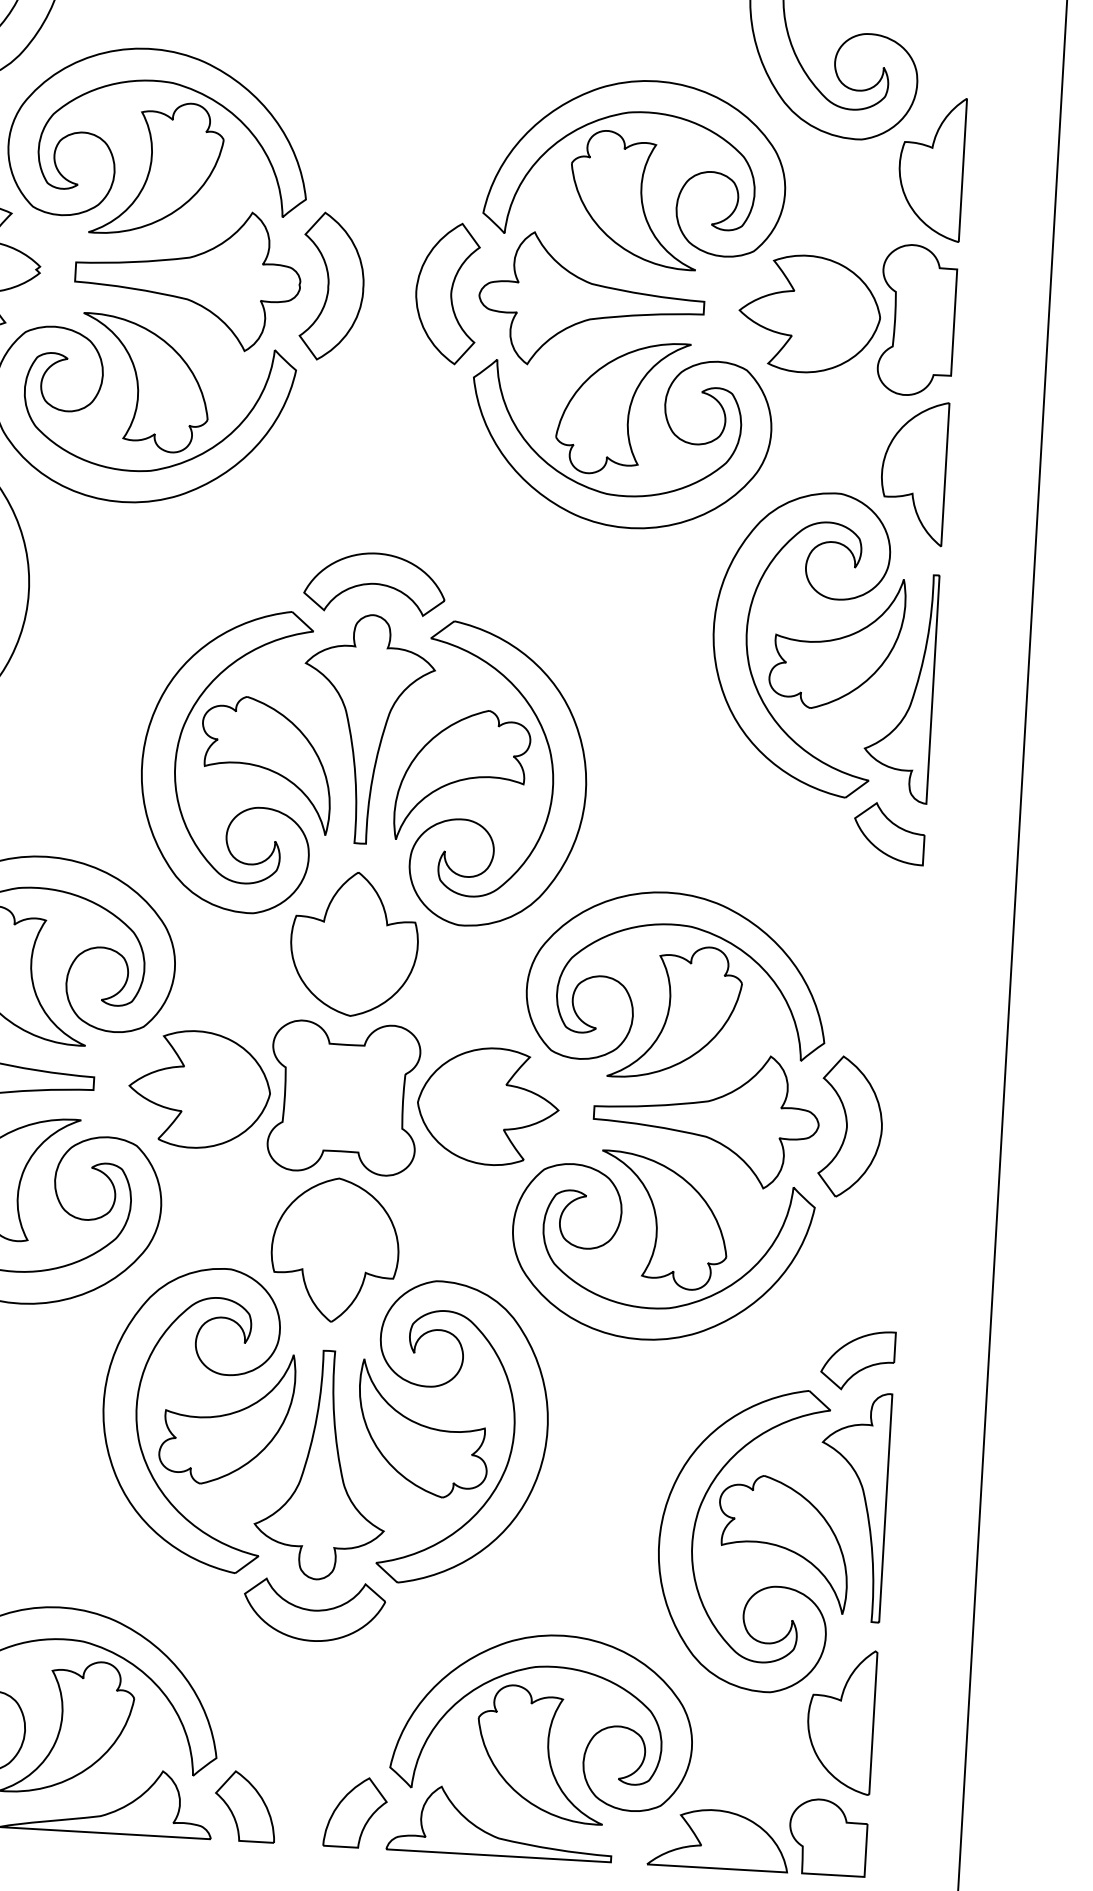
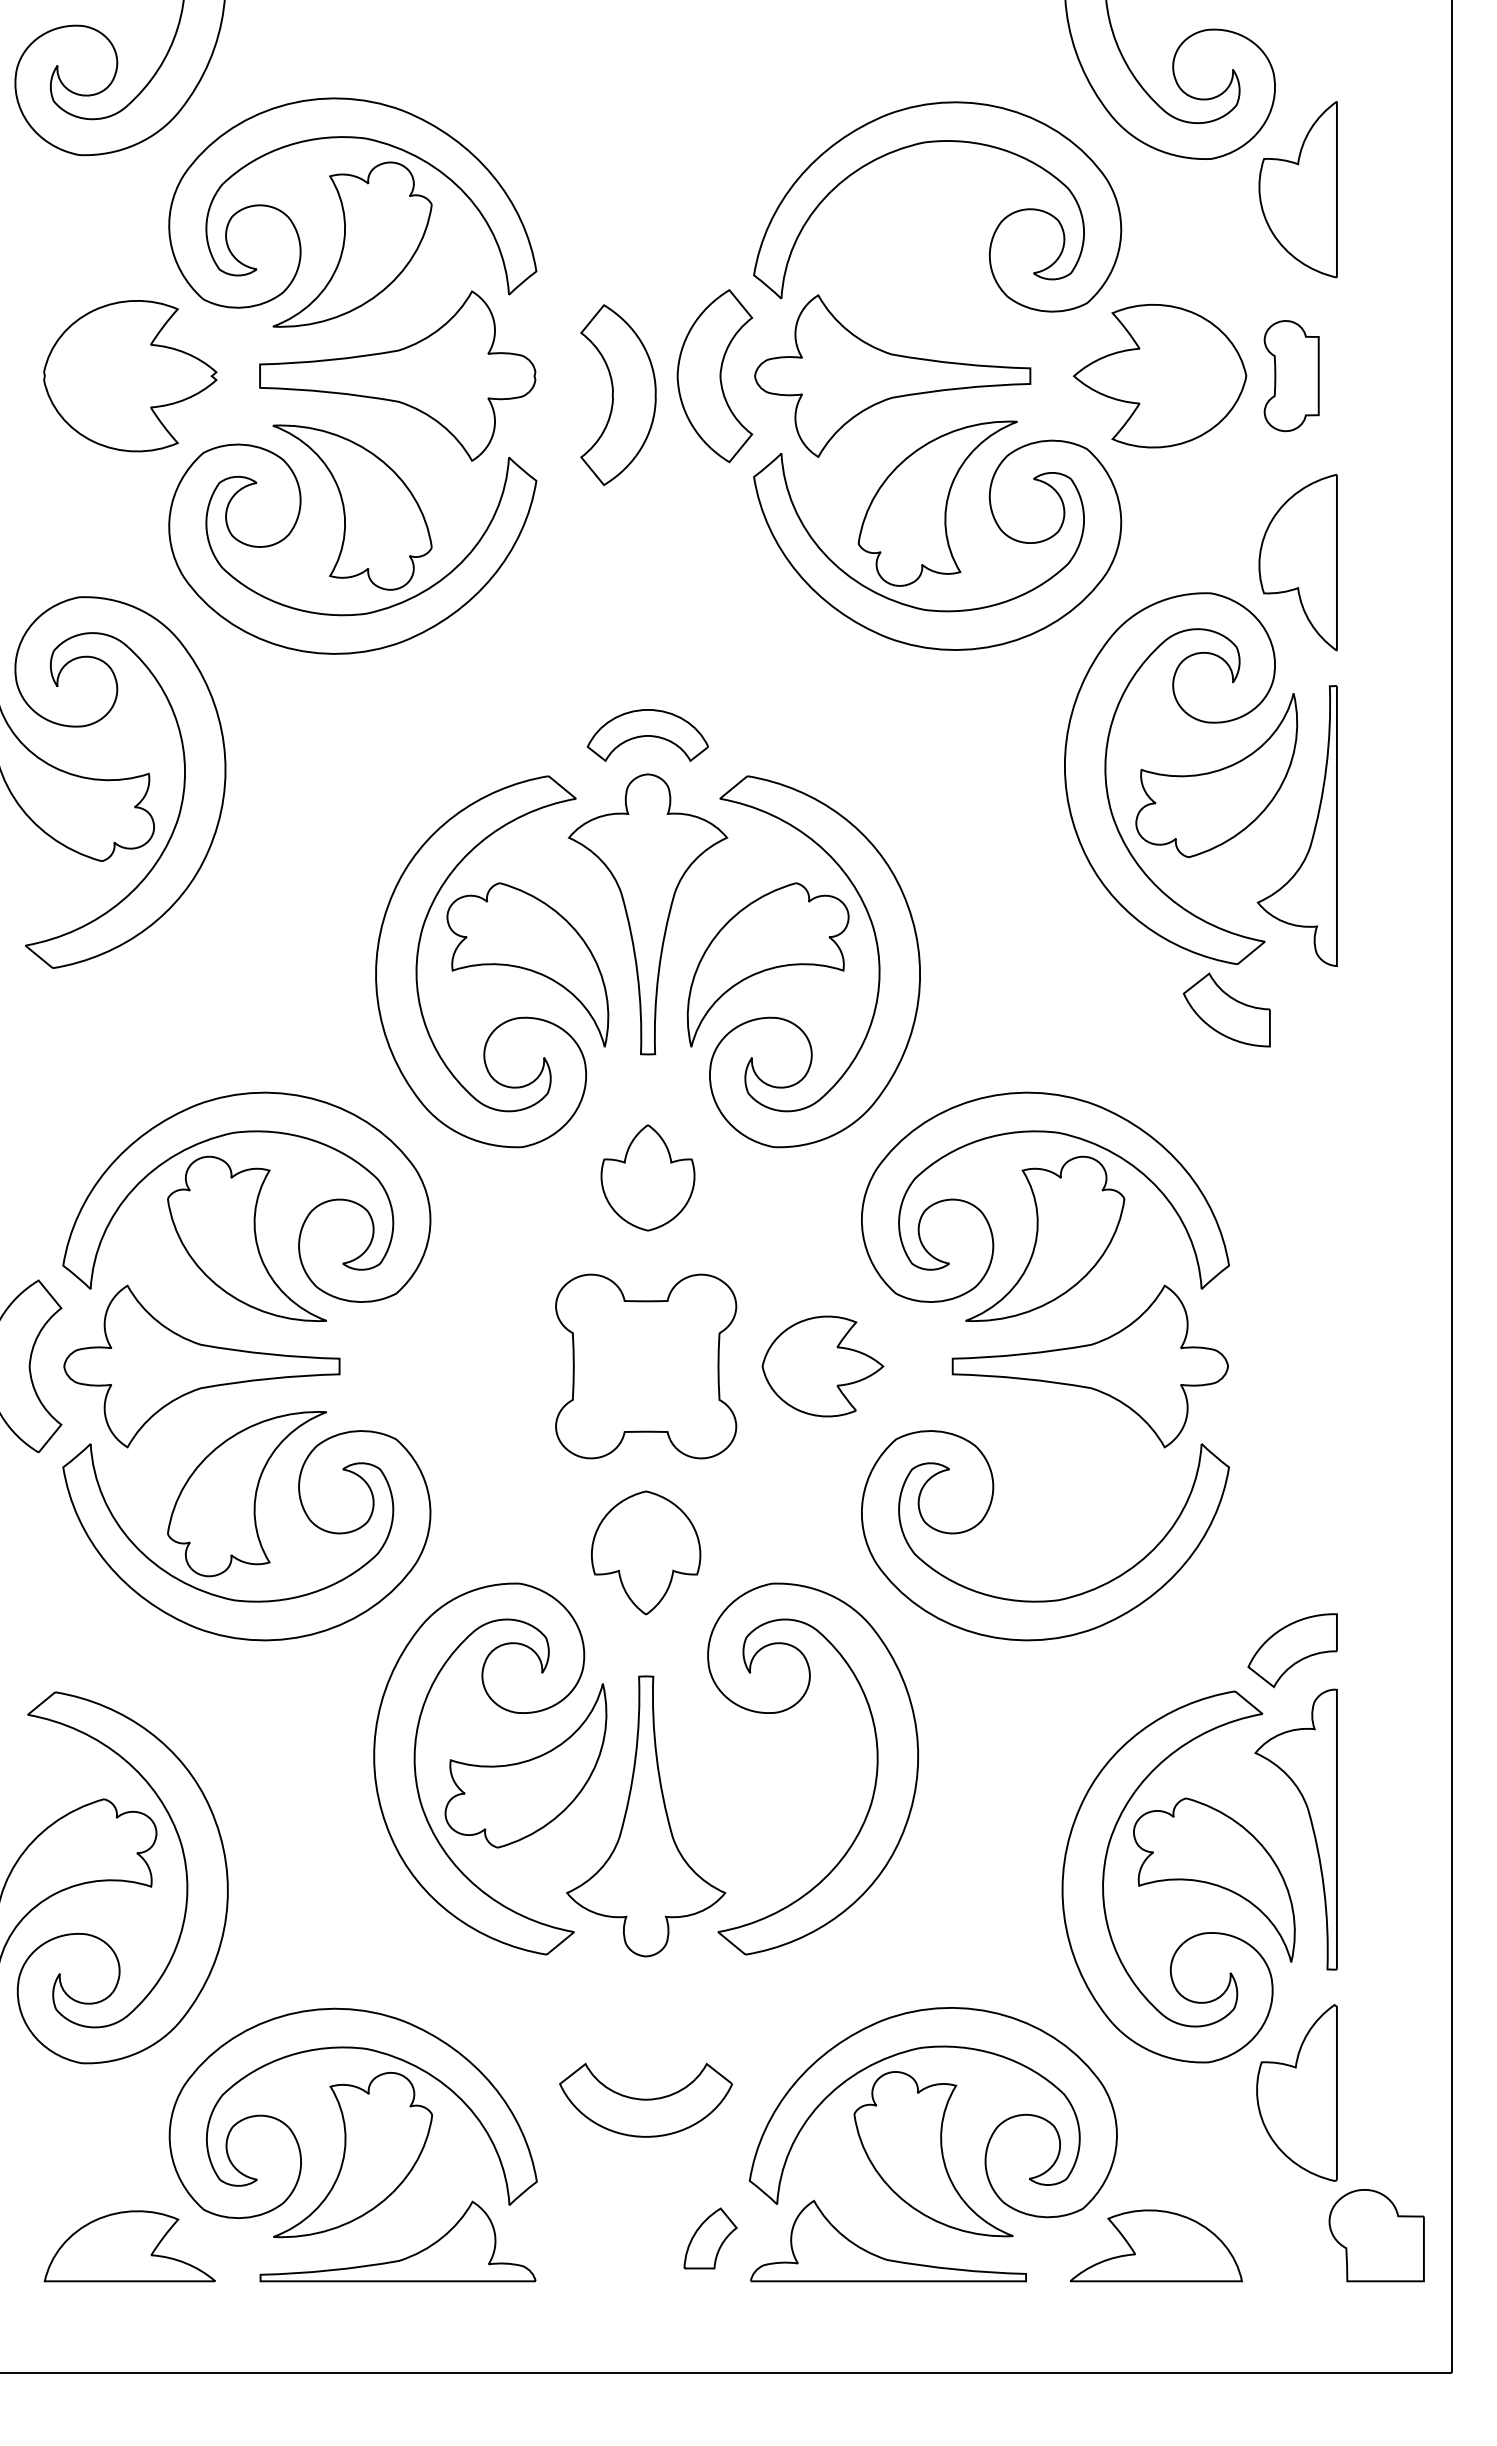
part: (634, 199) -> (937, 248), removed
part: (332, 286) -> (618, 394), moved
part: (917, 319) -> (1291, 375), size x0.6
part: (374, 583) -> (647, 735), size x0.7
part: (889, 833) -> (1226, 1009), moved
part: (353, 943) -> (647, 1177), size x0.6
part: (199, 1089) -> (469, 1366), removed
part: (487, 1106) -> (822, 1366), size x0.7
part: (850, 1127) -> (1267, 1366), removed
part: (663, 1221) -> (1045, 1494), removed
part: (334, 1249) -> (645, 1552), size x0.7
part: (423, 1429) -> (766, 1765), removed
part: (313, 1610) -> (645, 2099), moved
part: (245, 1806) -> (575, 2238), removed
part: (355, 1812) -> (710, 2238), size x0.7
part: (828, 1837) -> (1376, 2235), moved

